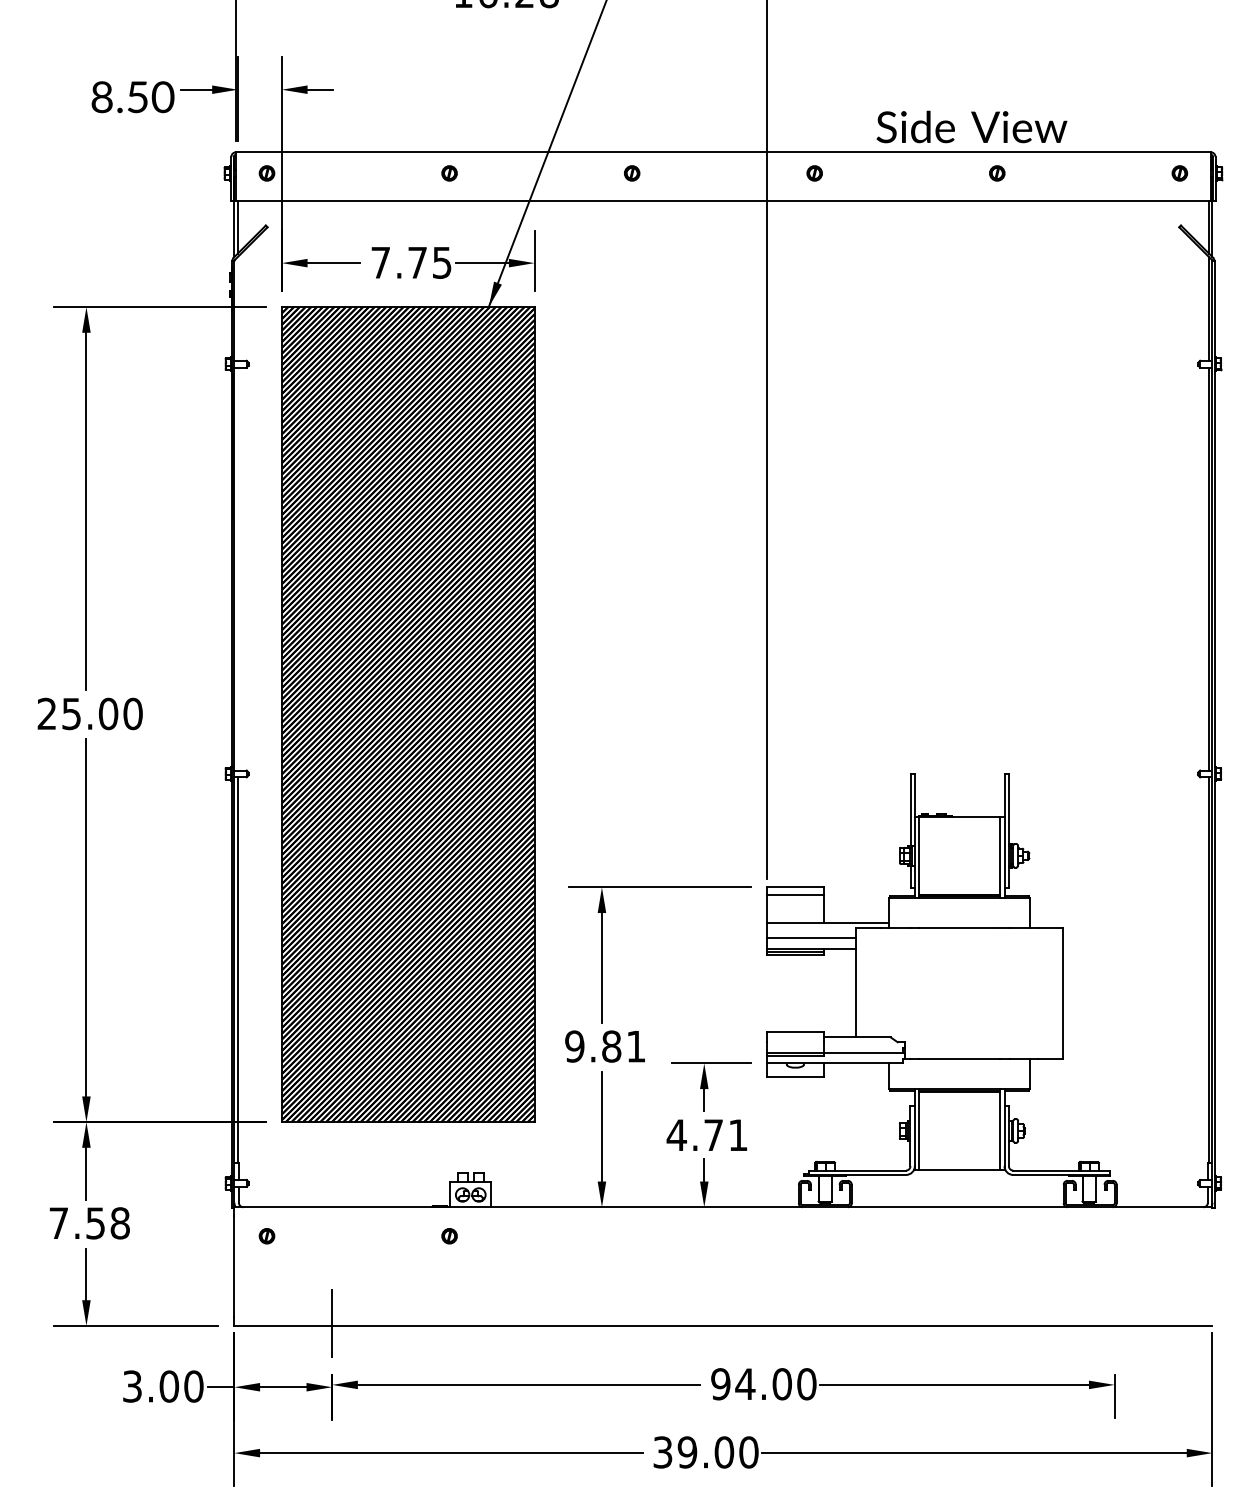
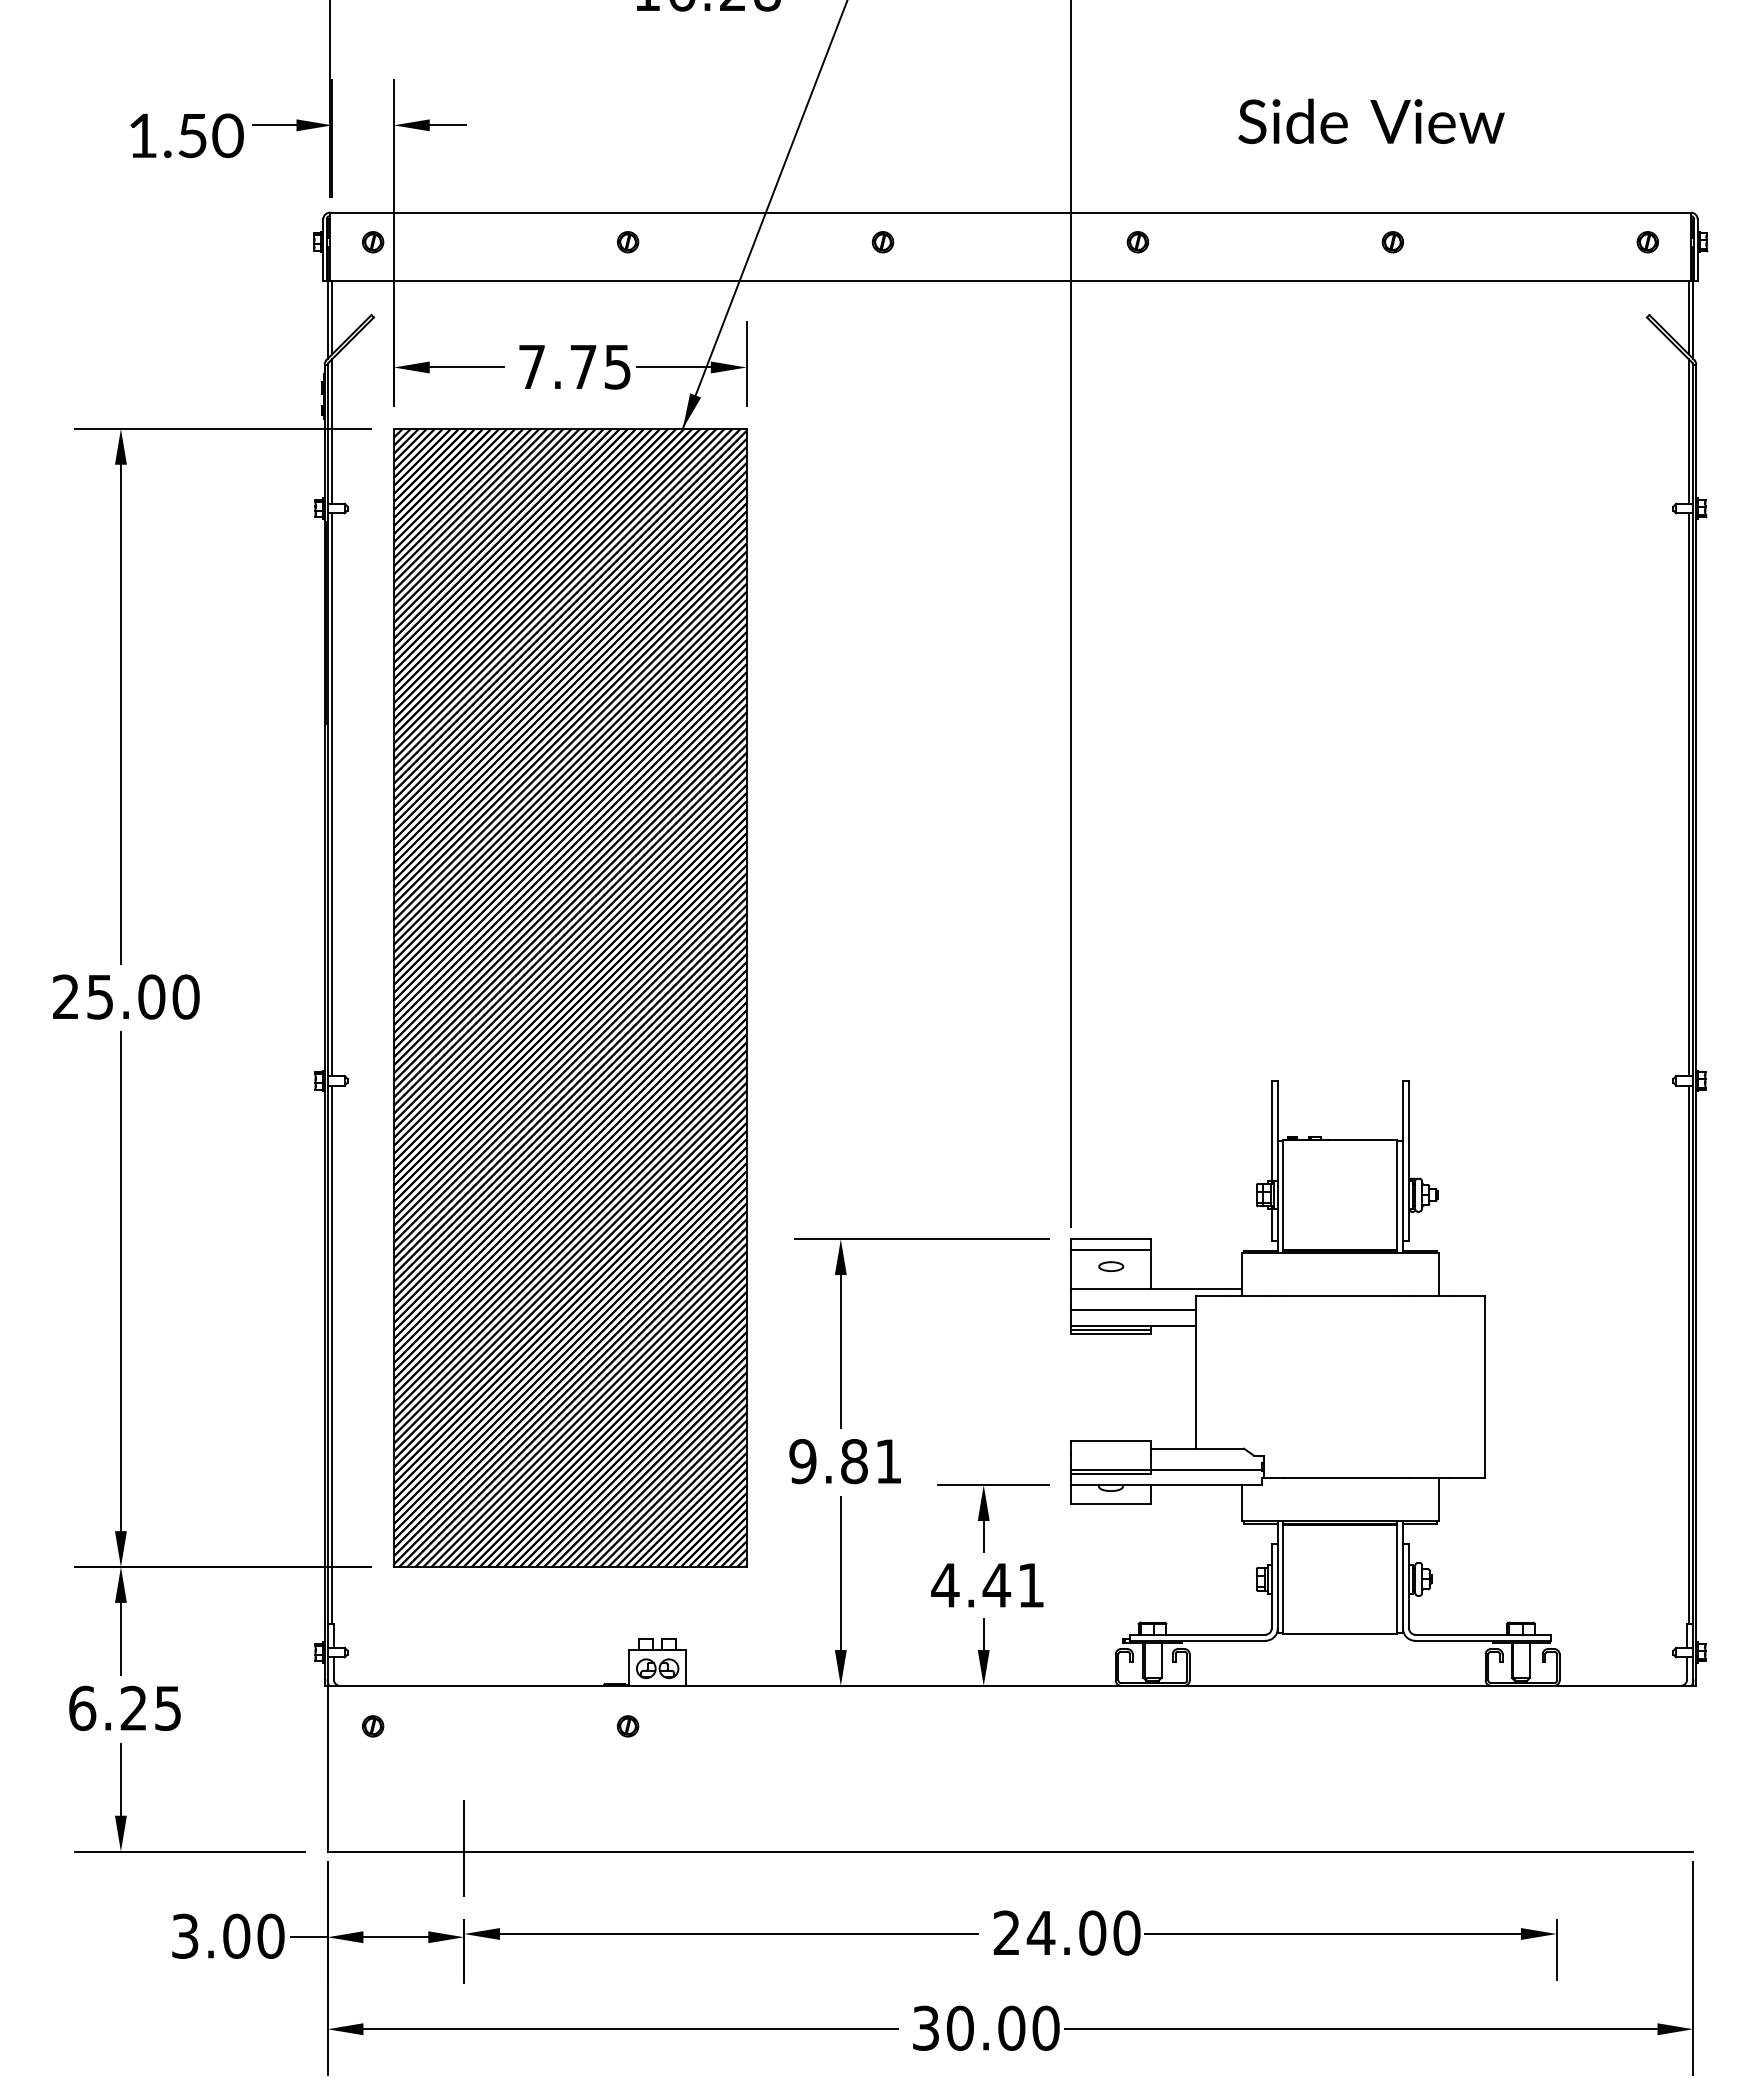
text: (101, 97) -> (142, 135), 8.50 -> 1.50
text: (971, 127) -> (1371, 121), moved
line: (237, 308) -> (332, 431), added
line: (237, 568) -> (332, 794), added
part: (795, 906) -> (1111, 1266), added
text: (713, 1135) -> (996, 1585), 4.71 -> 4.41
text: (89, 1223) -> (125, 1708), 7.58 -> 6.25
text: (720, 1383) -> (1006, 1932), 94.00 -> 24.00
text: (686, 1451) -> (959, 2027), 39.00 -> 30.00

